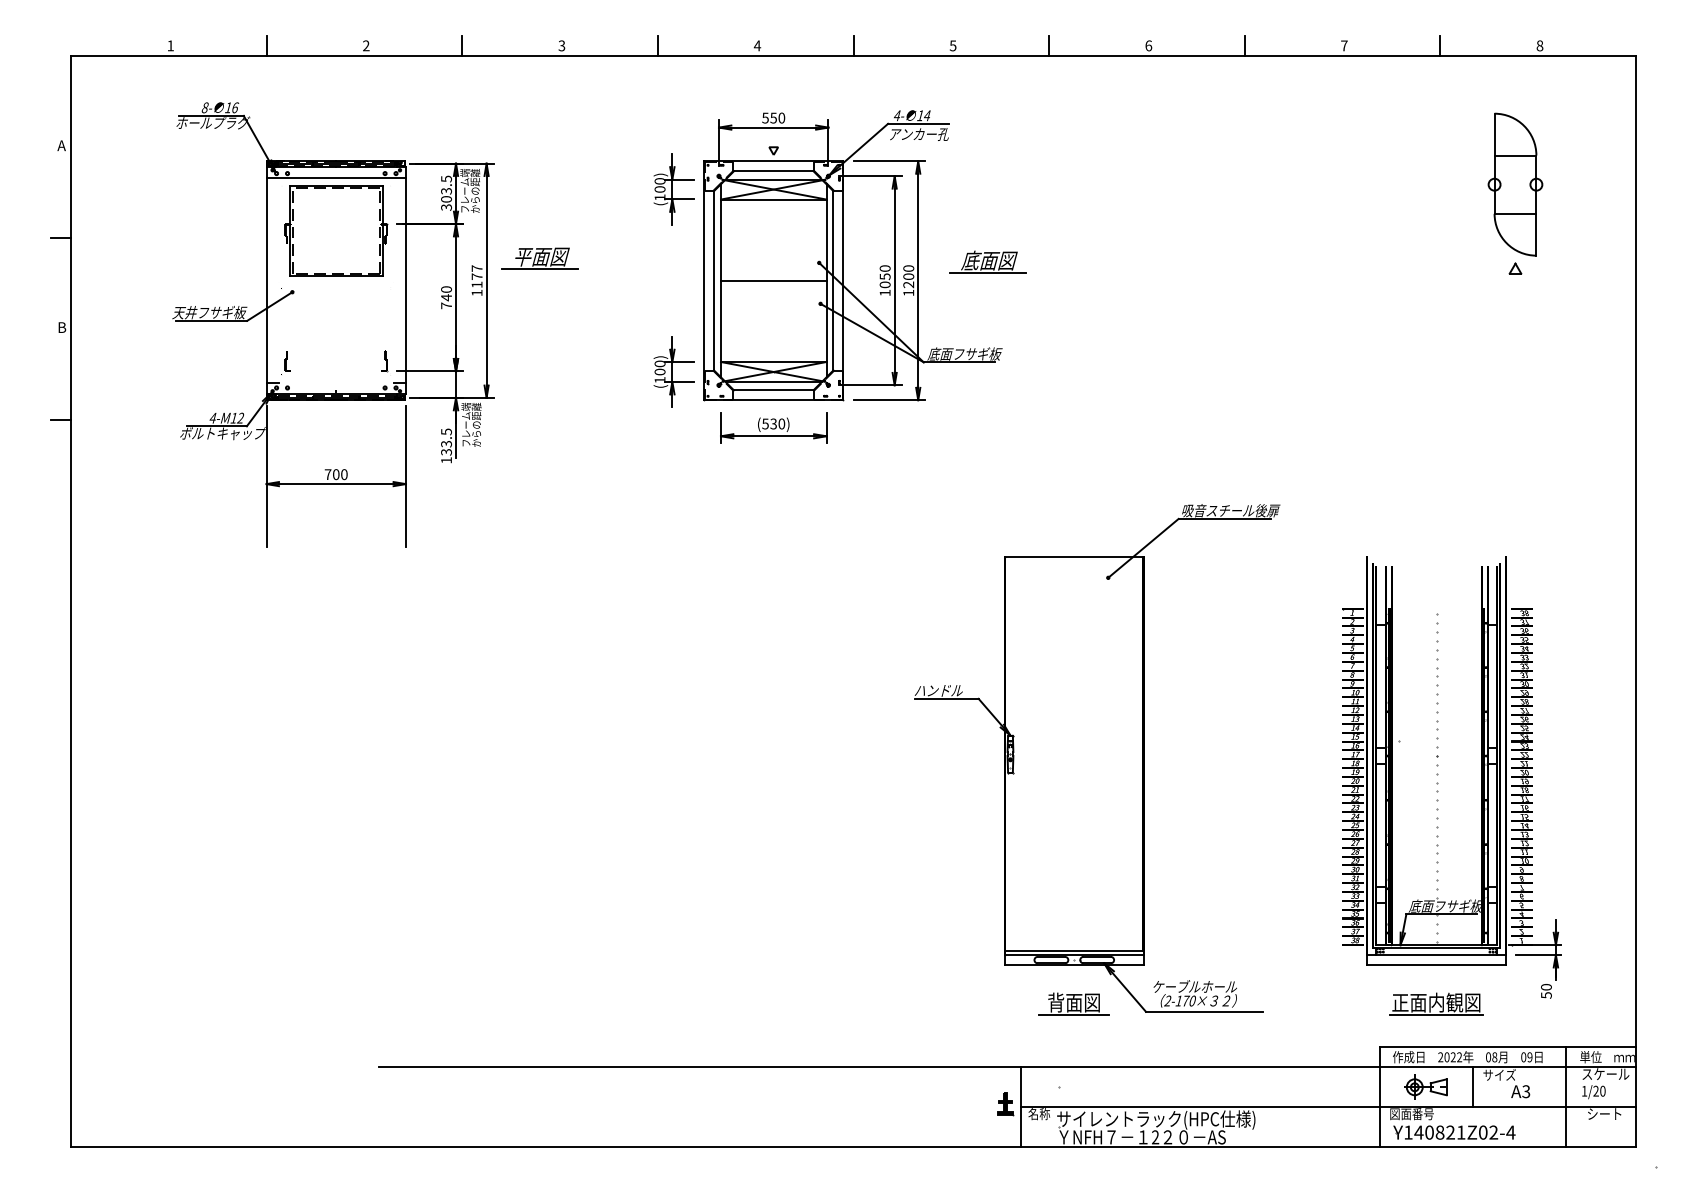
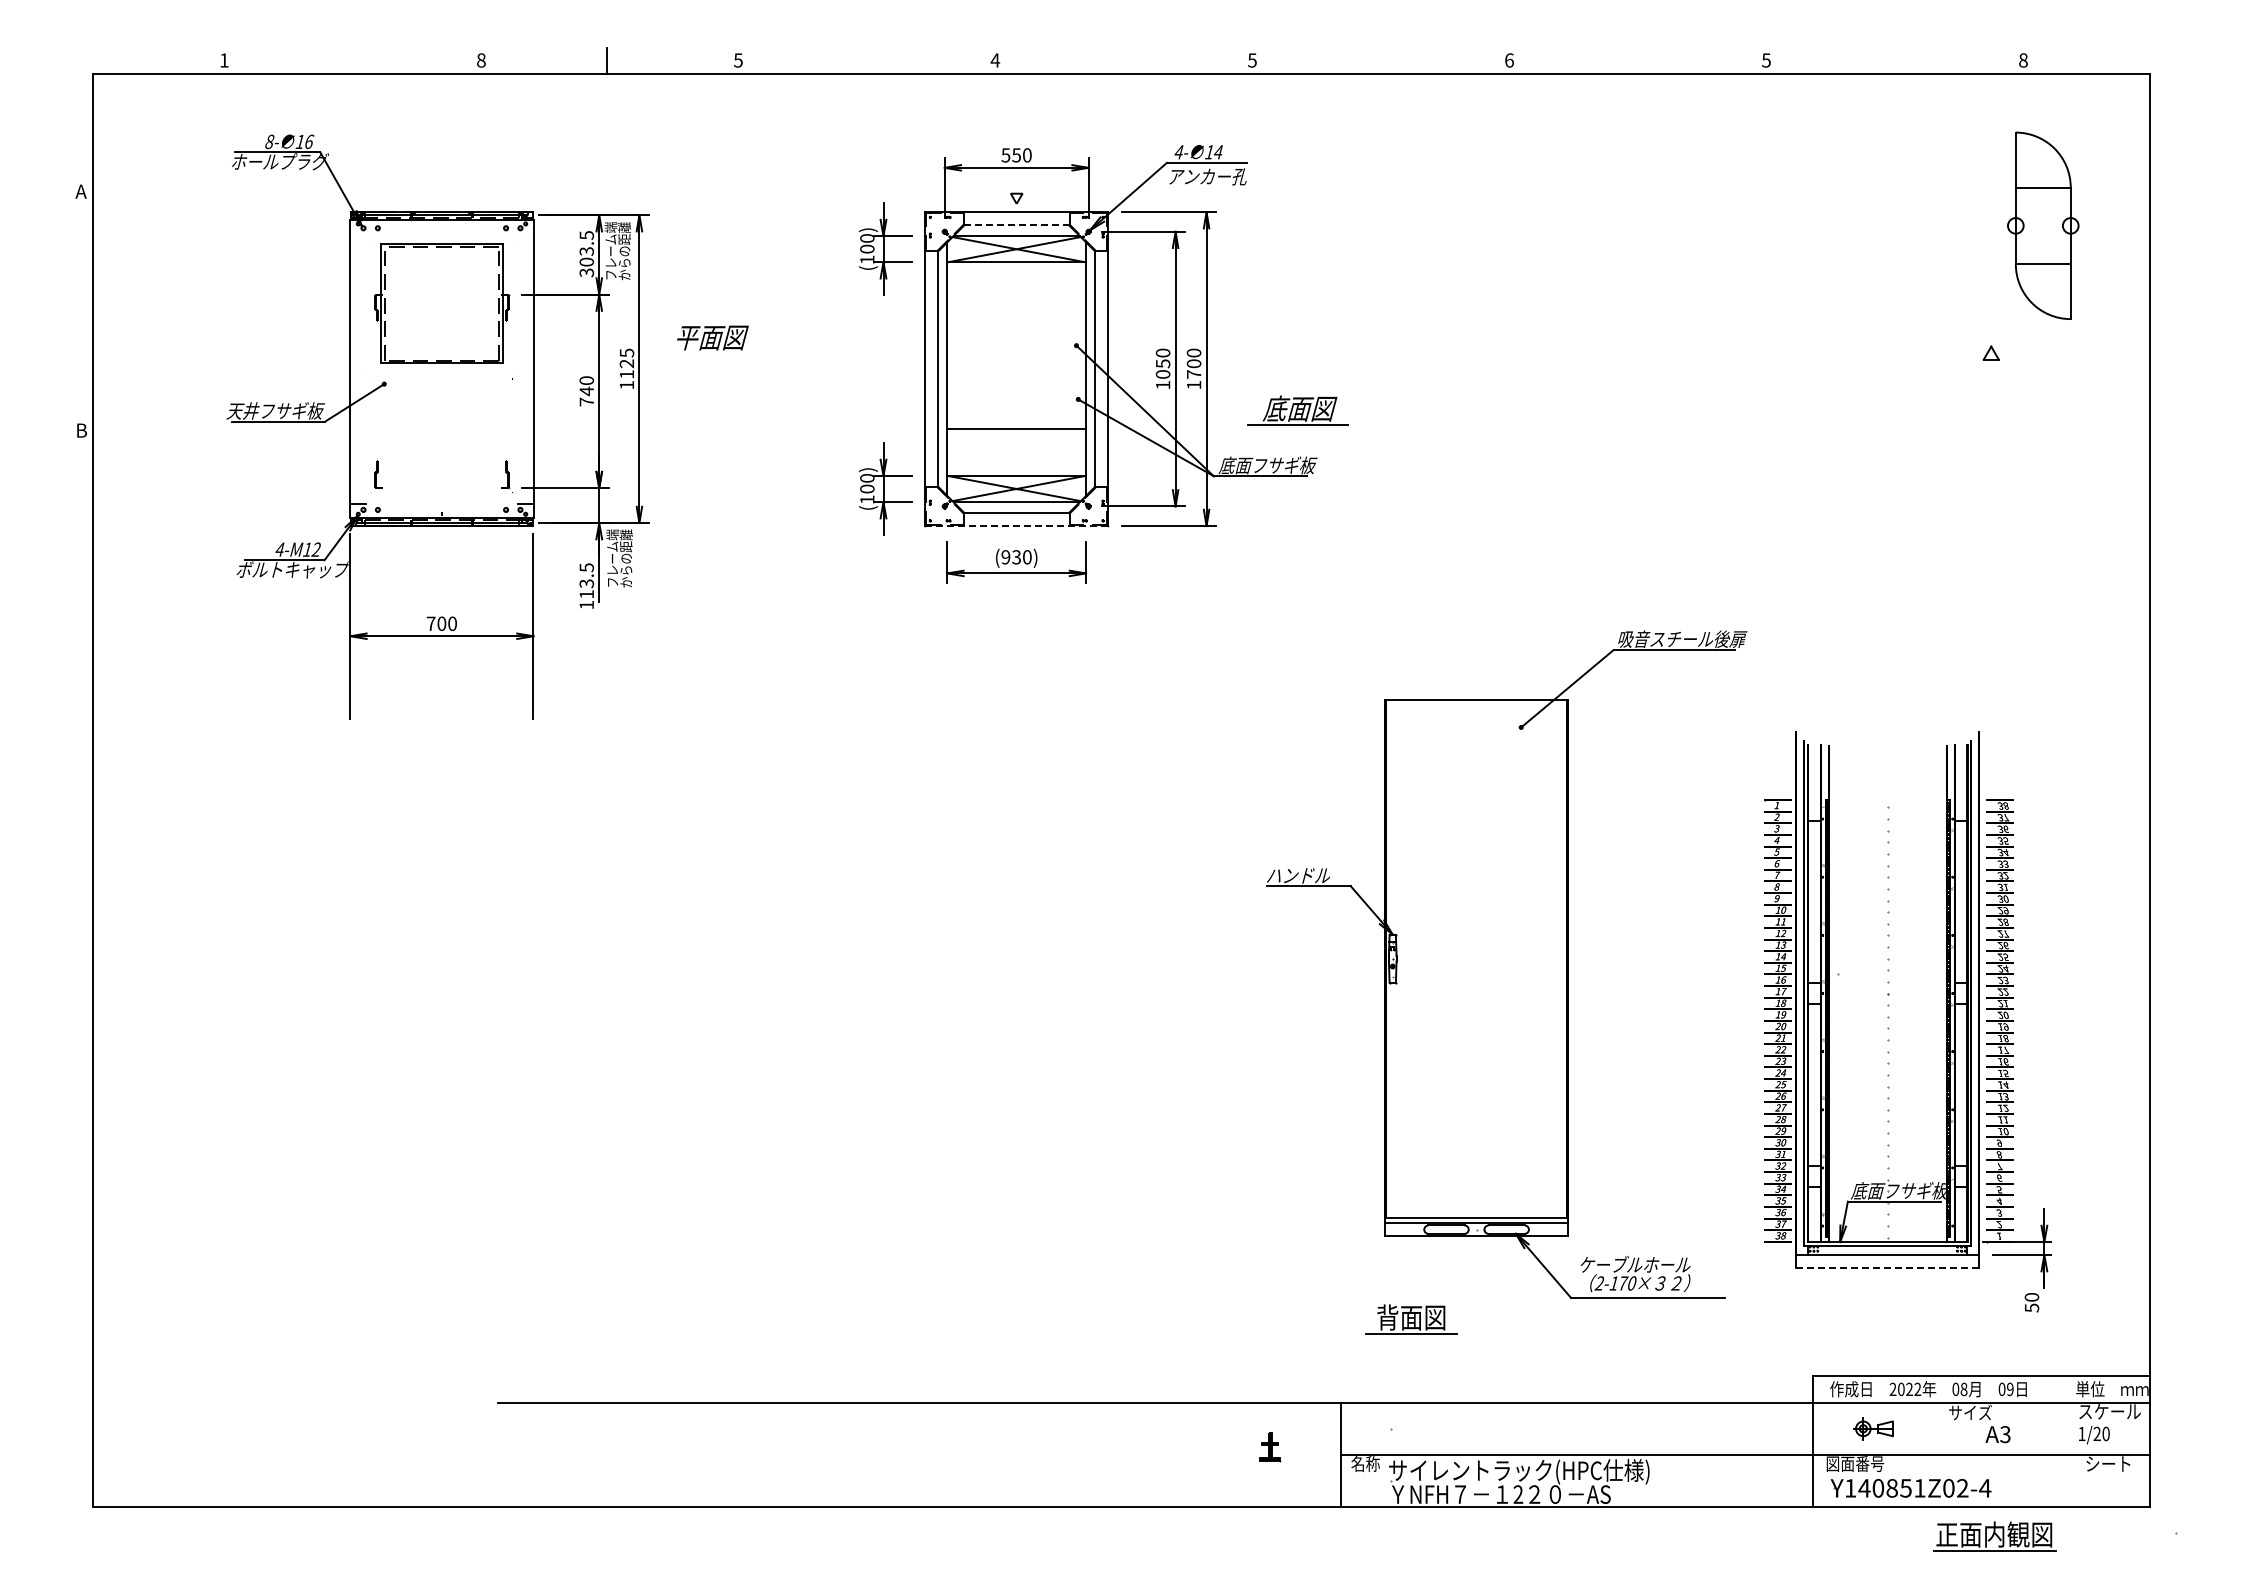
line: (266, 45) -> (350, 60), removed
text: (366, 45) -> (481, 60), 2 -> 8
text: (561, 45) -> (738, 60), 3 -> 5
line: (657, 45) -> (864, 60), removed
line: (853, 45) -> (1121, 60), removed
line: (1049, 45) -> (1378, 60), removed
line: (1244, 45) -> (1635, 60), removed
text: (1344, 45) -> (1766, 60), 7 -> 5
line: (1440, 45) -> (1892, 60), removed
line: (774, 171) -> (1017, 225), solid -> dashed
line: (335, 178) -> (441, 234), removed
part: (1515, 184) -> (2043, 225), moved
line: (61, 237) -> (80, 312), removed
part: (987, 262) -> (1297, 410), moved
line: (539, 268) -> (709, 353), removed
text: (476, 272) -> (626, 358), 1177 -> 1125
line: (773, 281) -> (1016, 429), moved
text: (908, 284) -> (1193, 374), 1200 -> 1700
line: (773, 400) -> (1016, 526), solid -> dashed
line: (61, 419) -> (80, 551), removed
text: (765, 424) -> (1005, 557), (530) -> (930)
text: (446, 452) -> (586, 594), 133.5 -> 113.5
part: (1097, 758) -> (1506, 964), moved
line: (1436, 965) -> (1887, 1268), solid -> dashed
part: (1436, 1004) -> (1994, 1536), moved
part: (1425, 1087) -> (1873, 1428), size x0.7
line: (1473, 1087) -> (1935, 1428), removed
line: (1565, 1096) -> (2057, 1441), removed
part: (1005, 1104) -> (1270, 1447), moved
text: (1450, 1131) -> (1905, 1487), Y140821Z02-4 -> Y140851Z02-4

